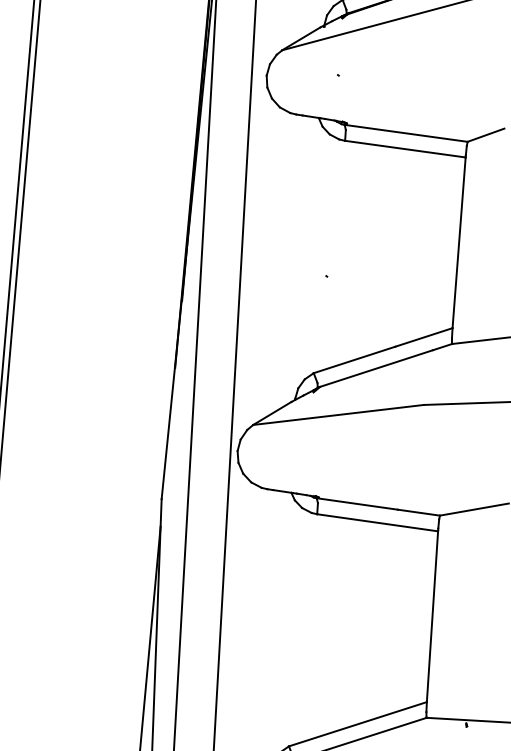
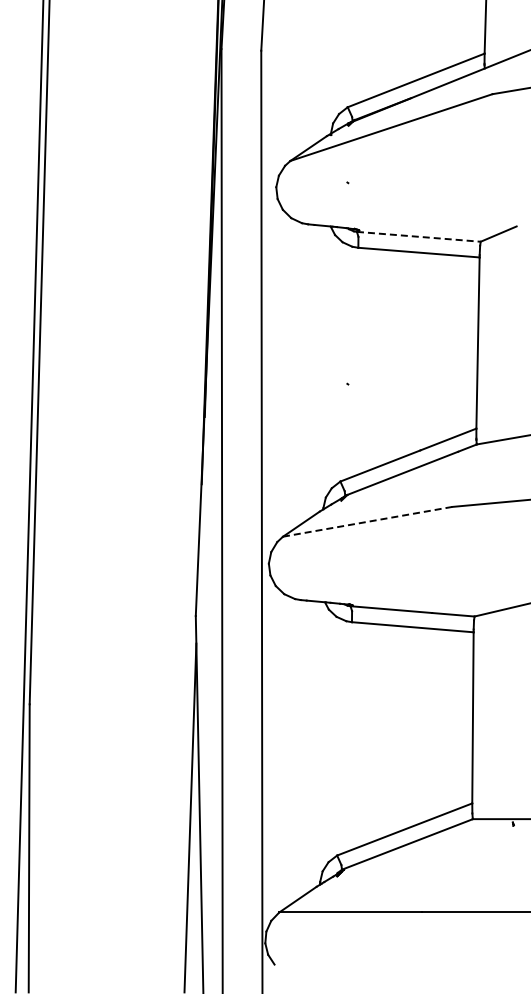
line: (406, 133) -> (419, 236), solid -> dashed
line: (338, 414) -> (367, 521), solid -> dashed

